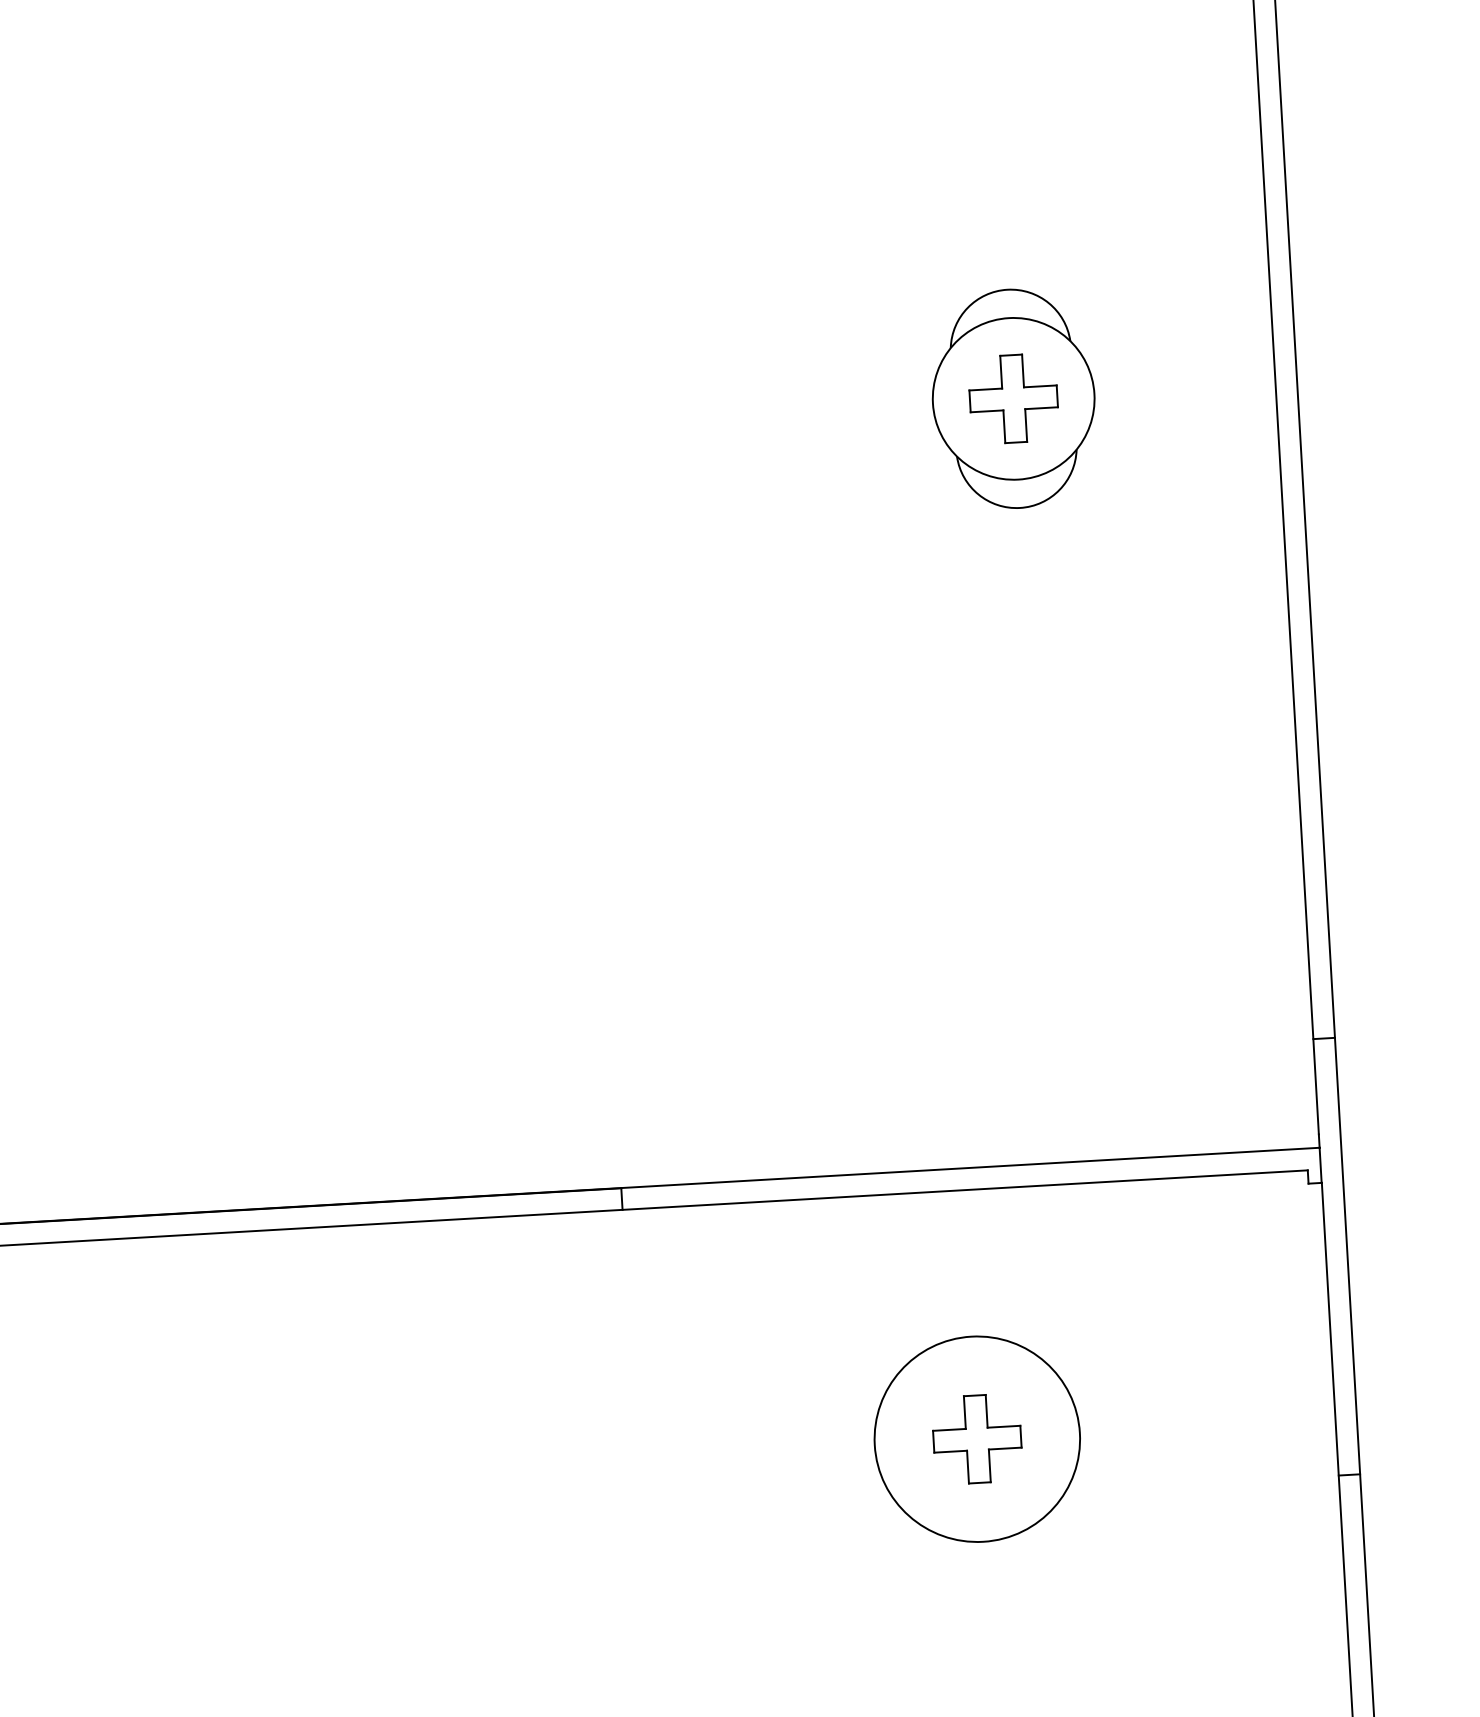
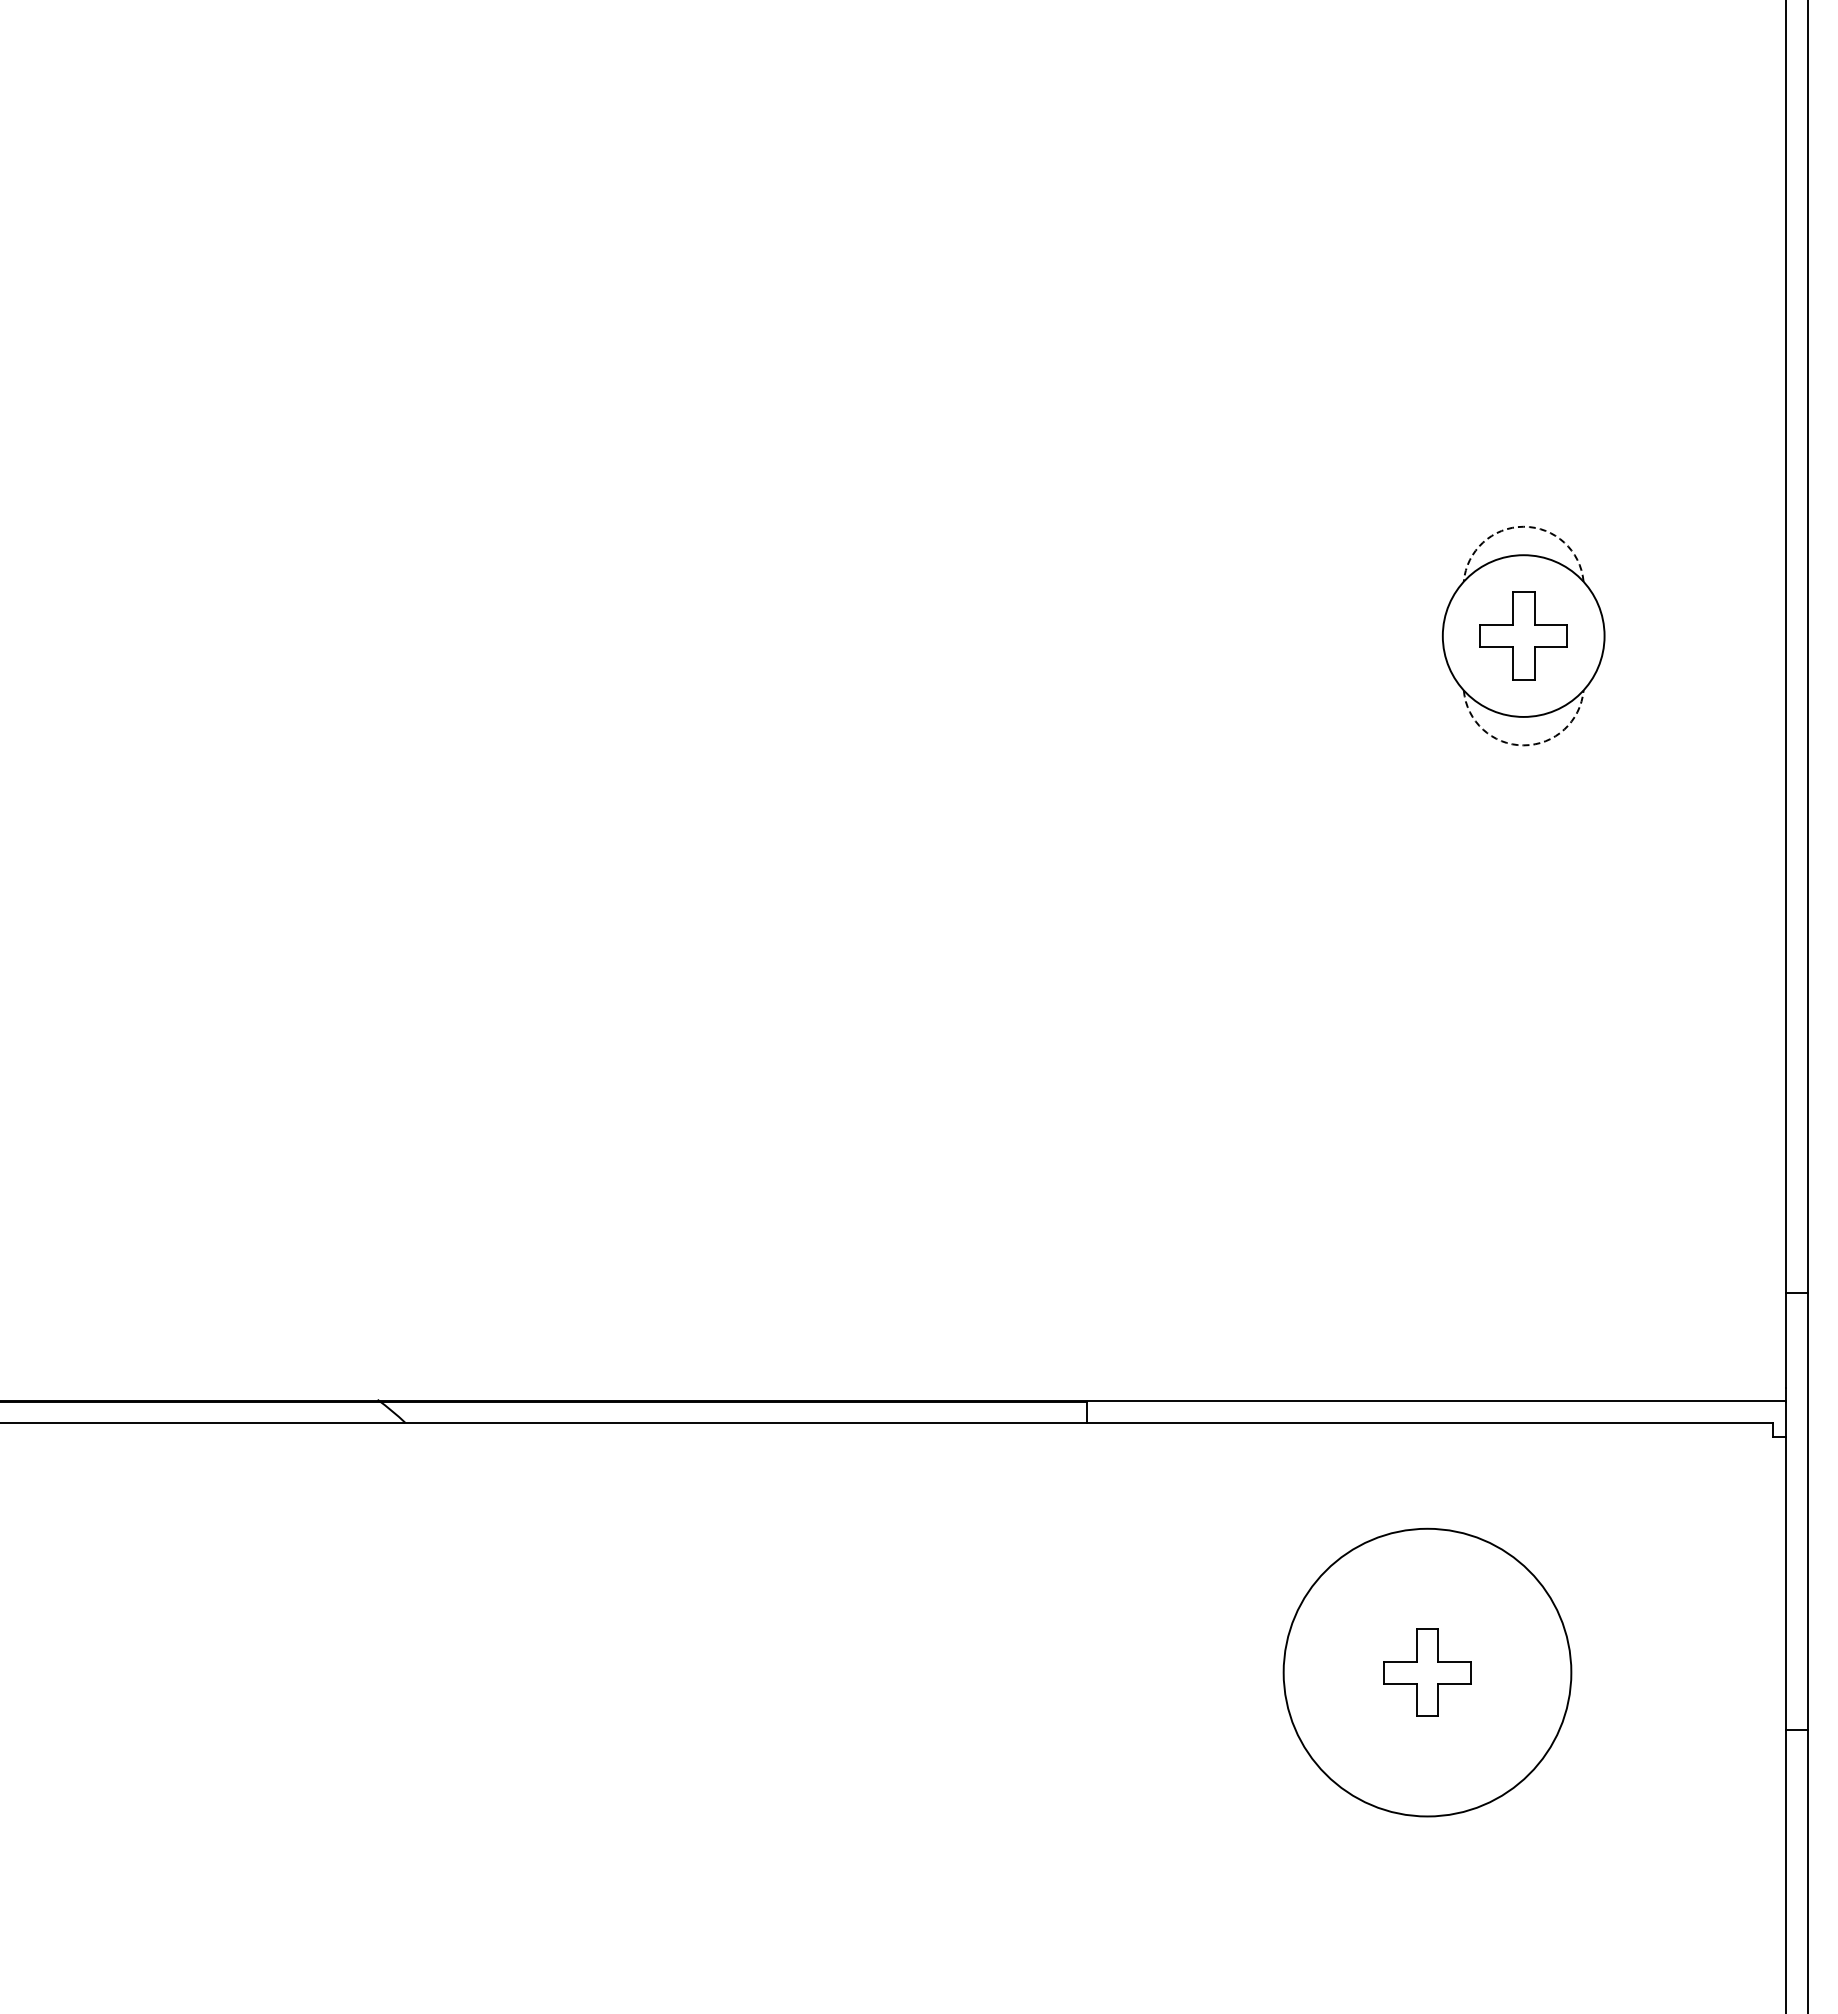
arc: (1007, 289) -> (1523, 526), solid -> dashed
arc: (1019, 508) -> (1523, 745), solid -> dashed
circle: (977, 1439) -> (1427, 1672), size x1.4

